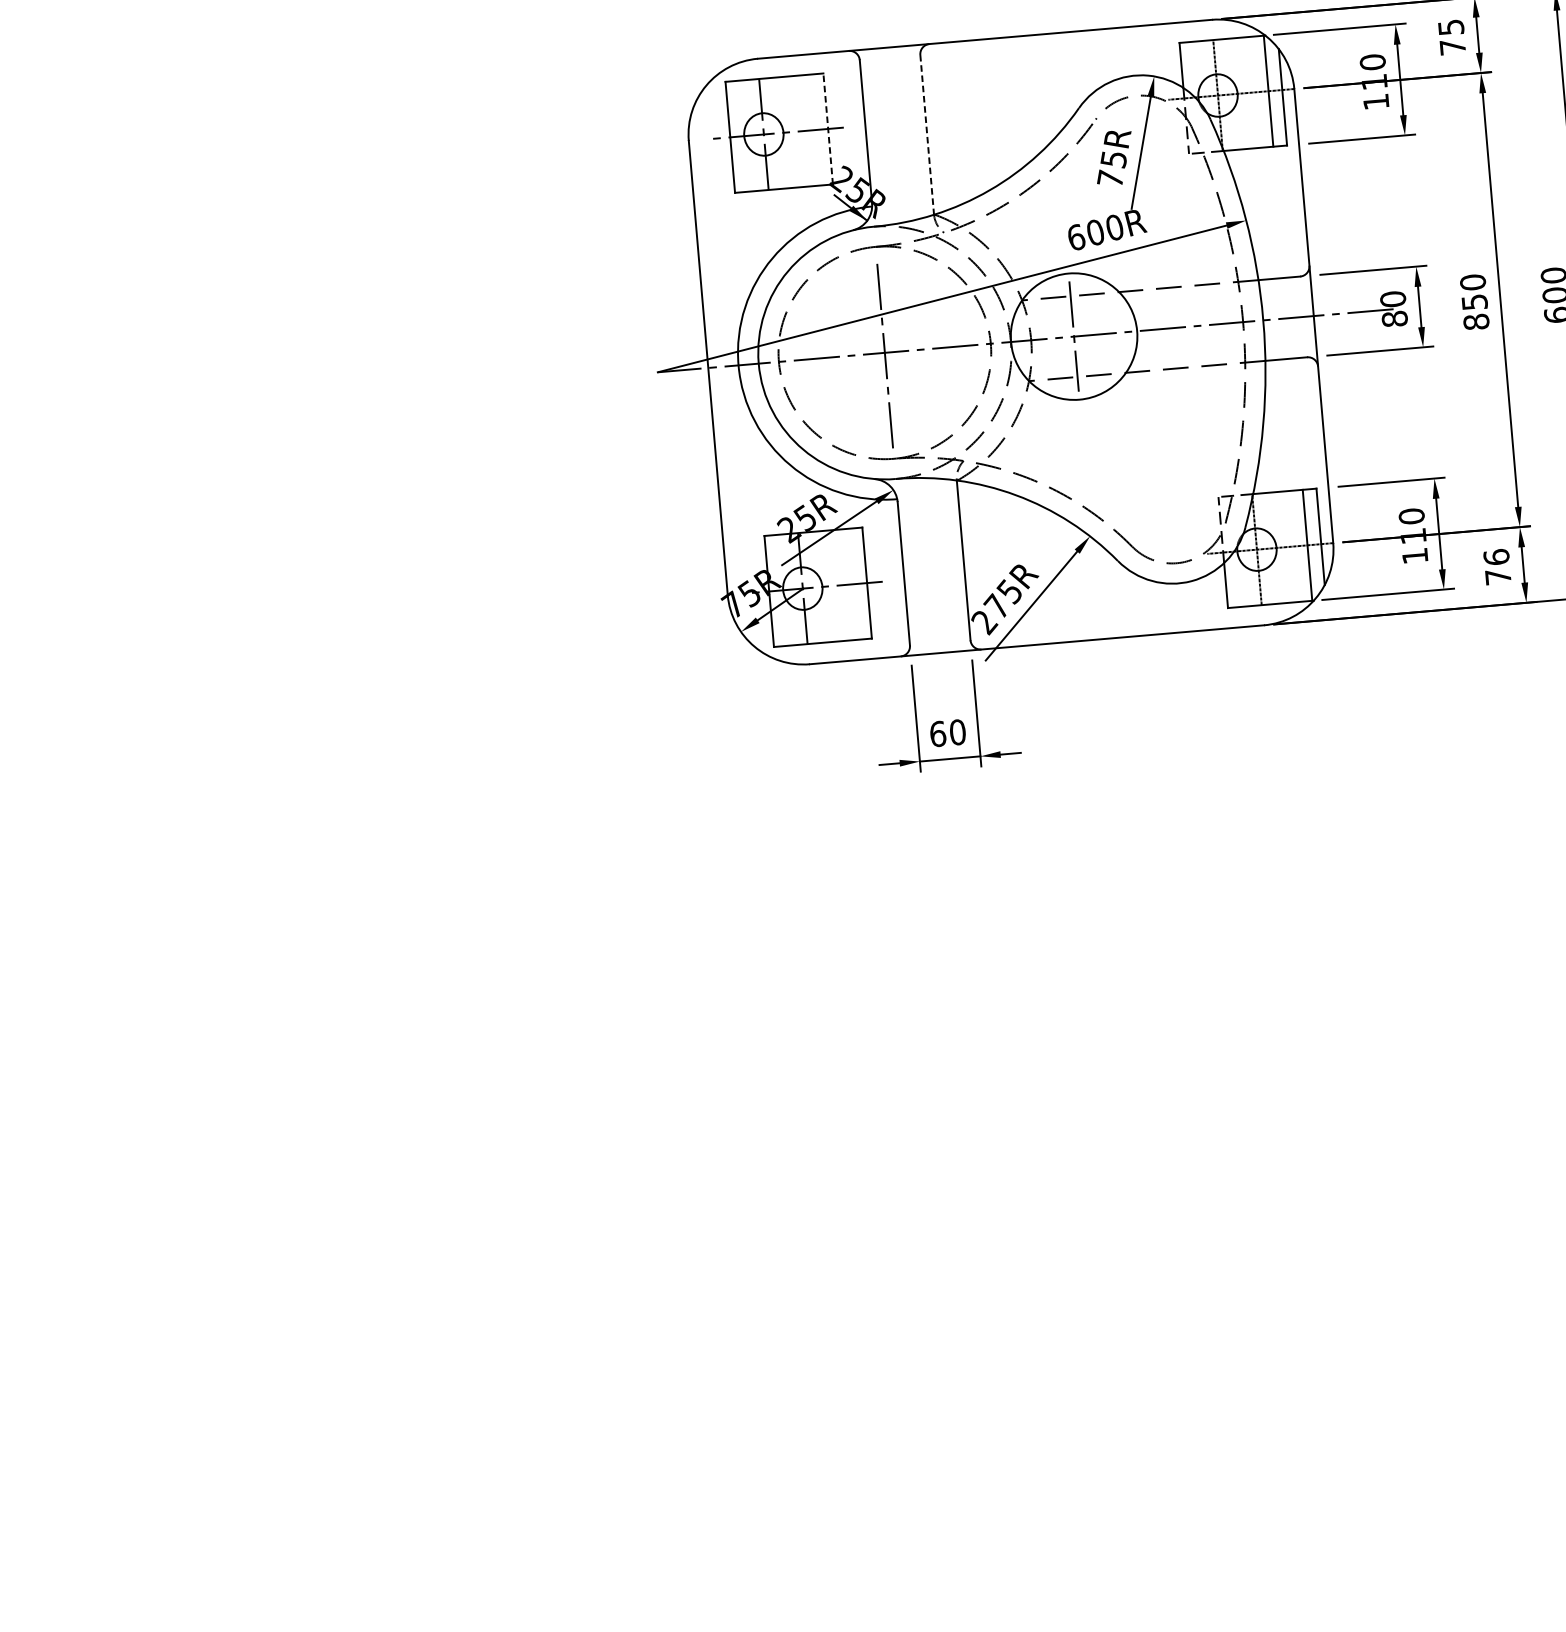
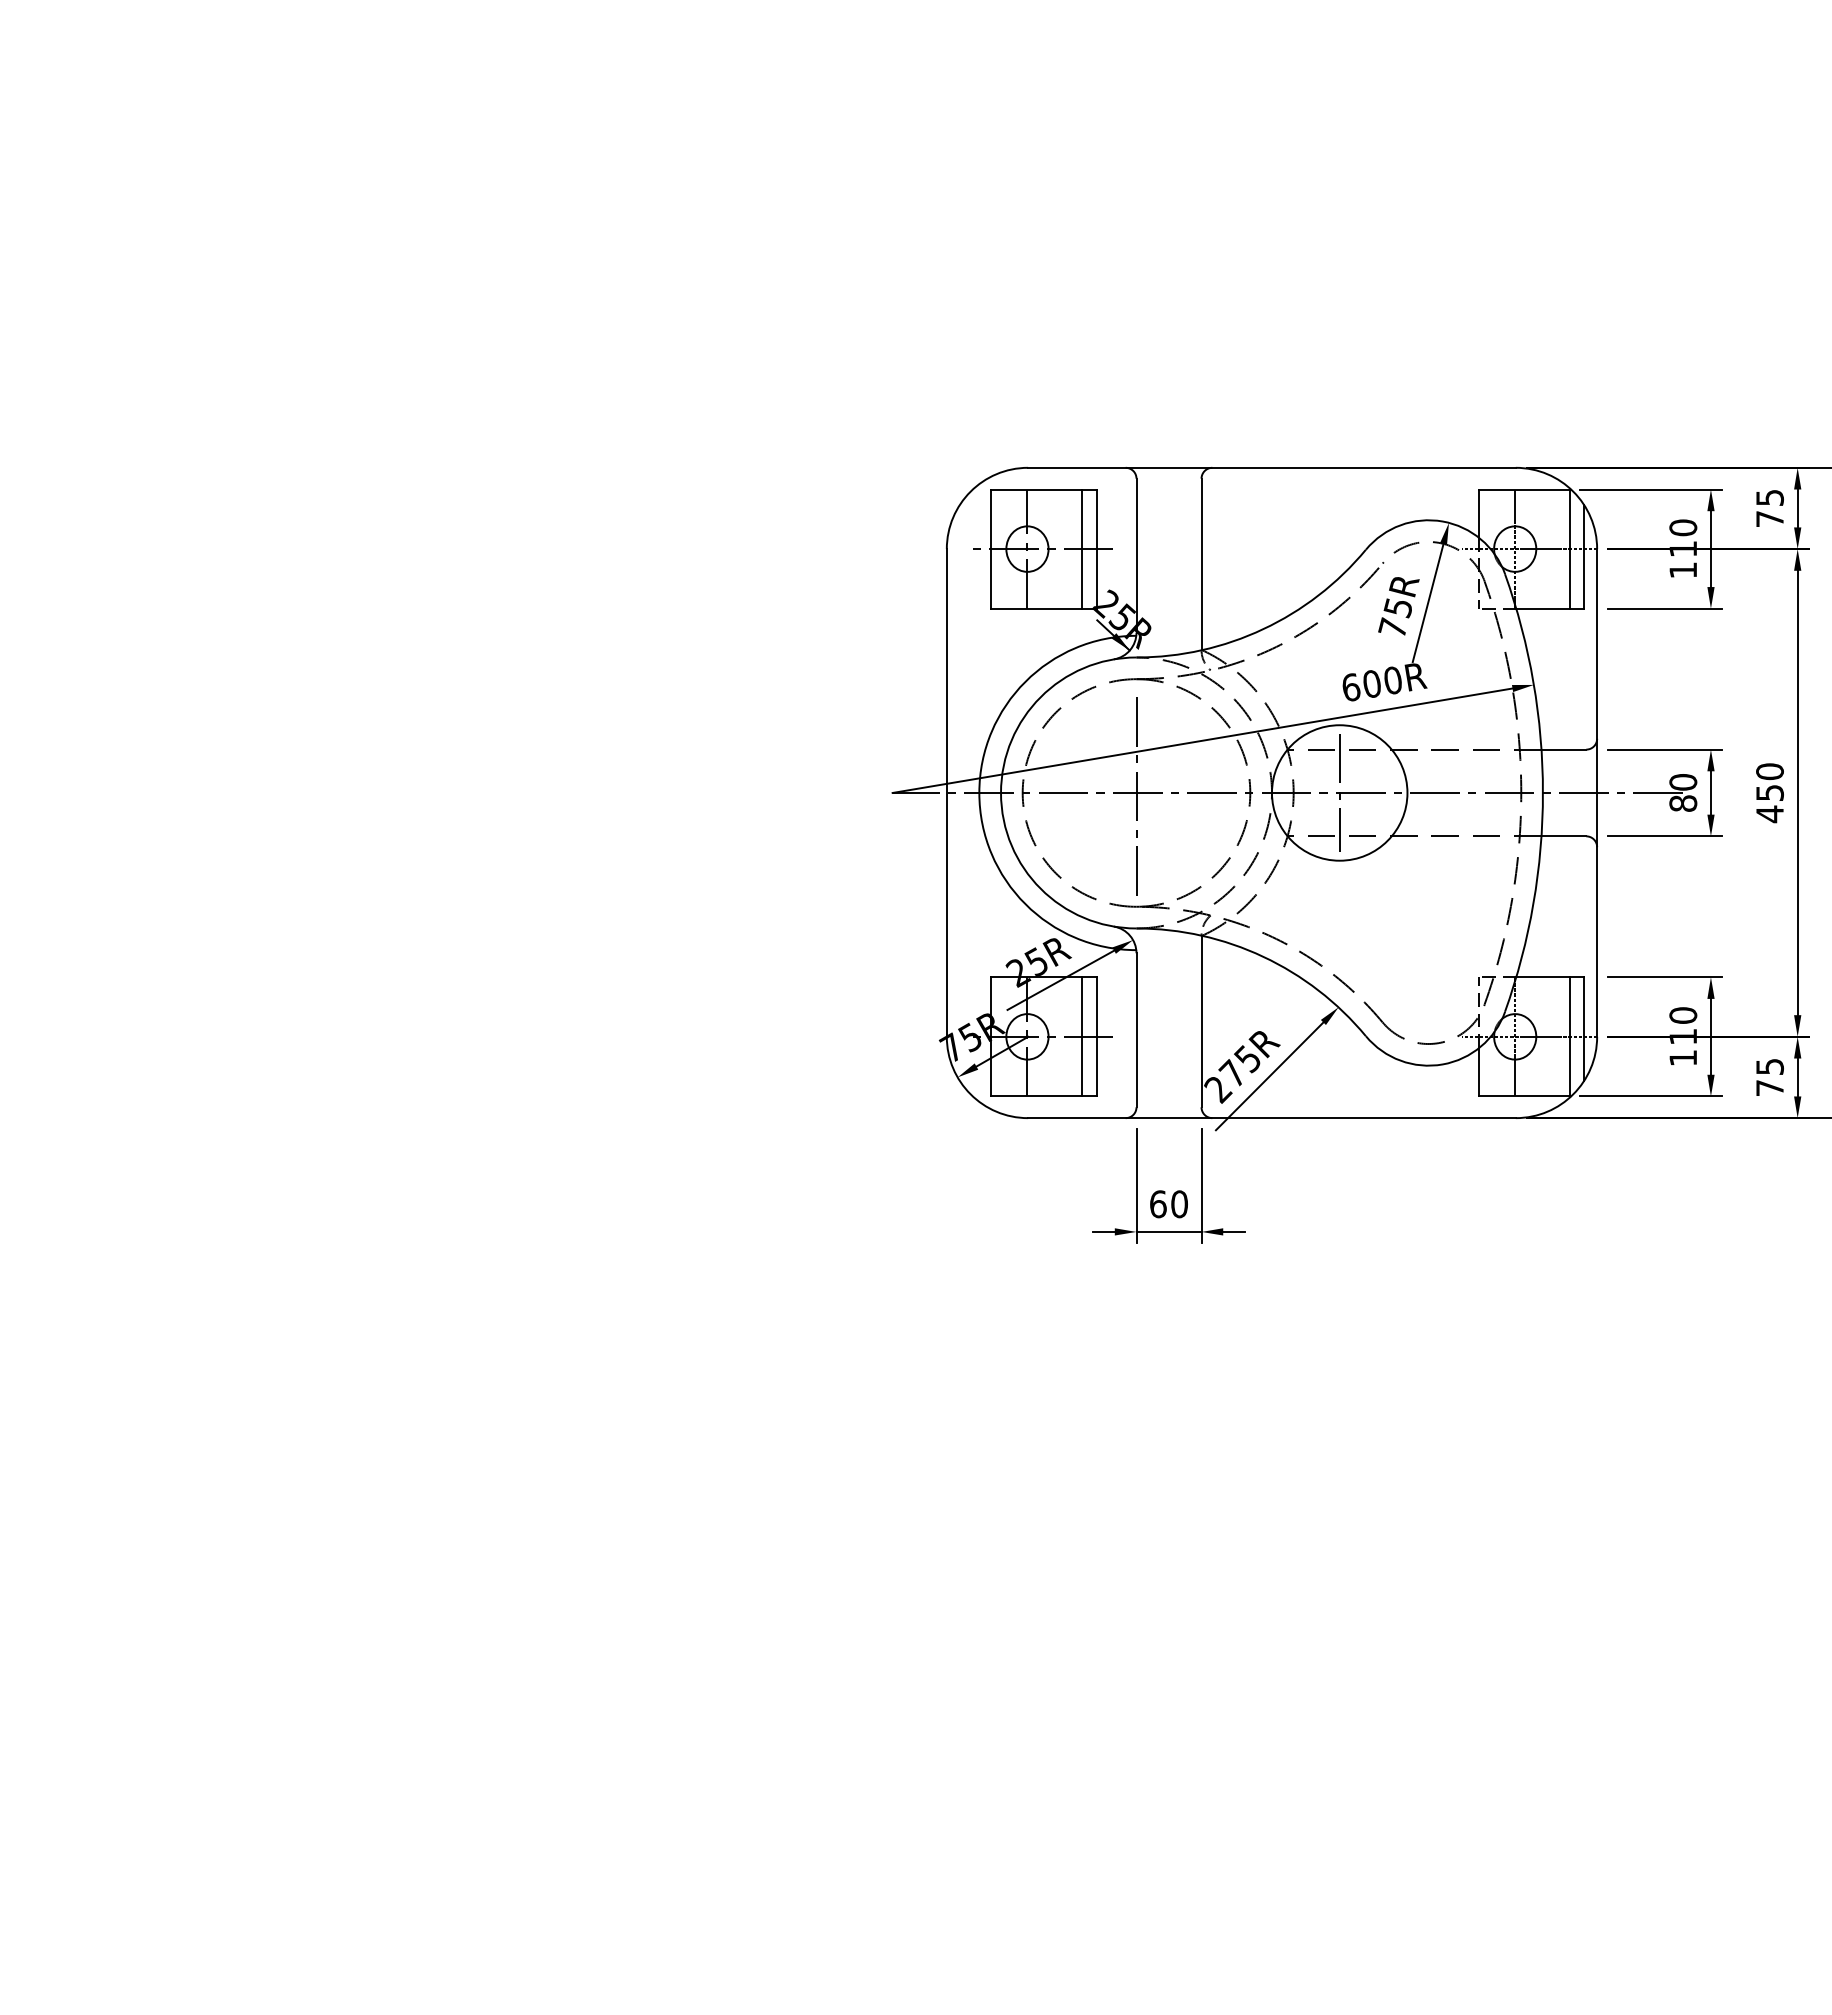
line: (814, 129) -> (1081, 548), added
line: (828, 129) -> (1096, 549), dashed -> solid
line: (927, 134) -> (1201, 564), dashed -> solid
text: (1475, 322) -> (1769, 814), 850 -> 450
text: (1496, 556) -> (1769, 1066), 76 -> 75
line: (853, 583) -> (1081, 1036), added

